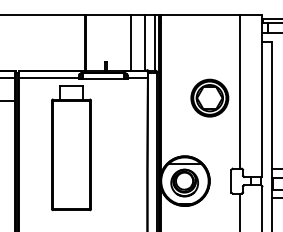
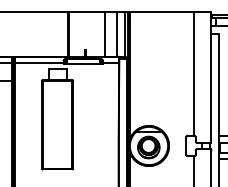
part: (209, 97) -> (168, 78), removed

